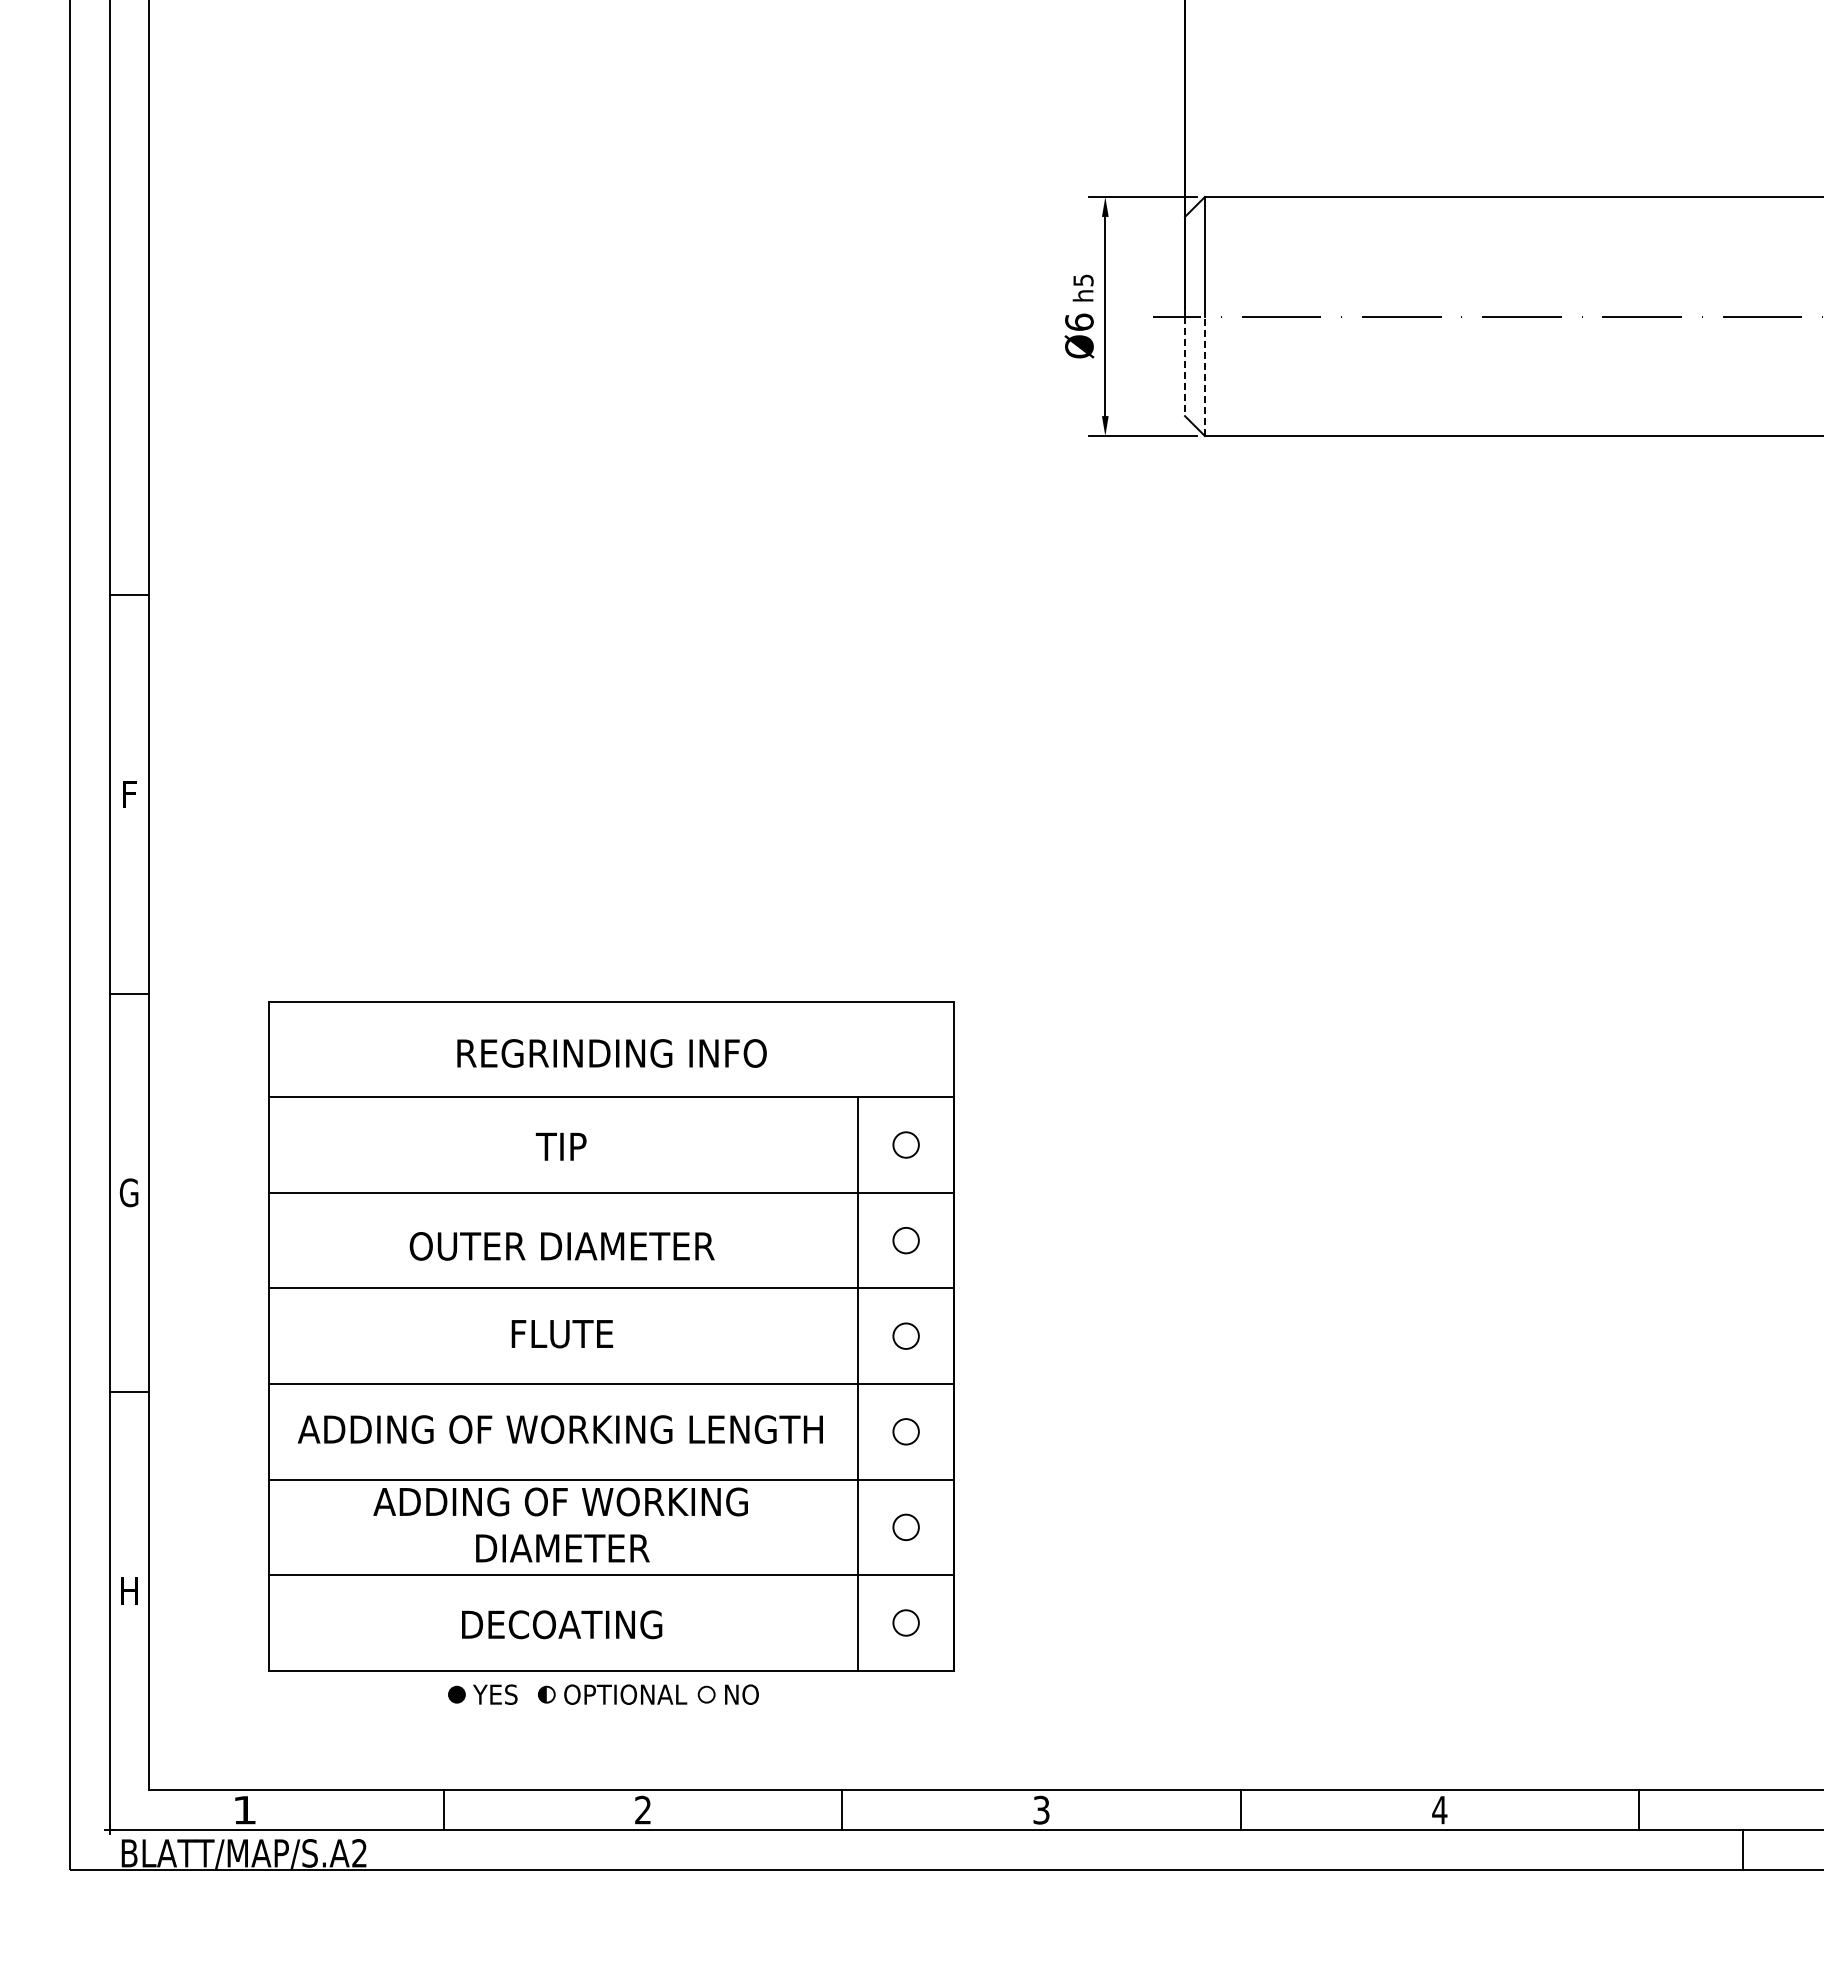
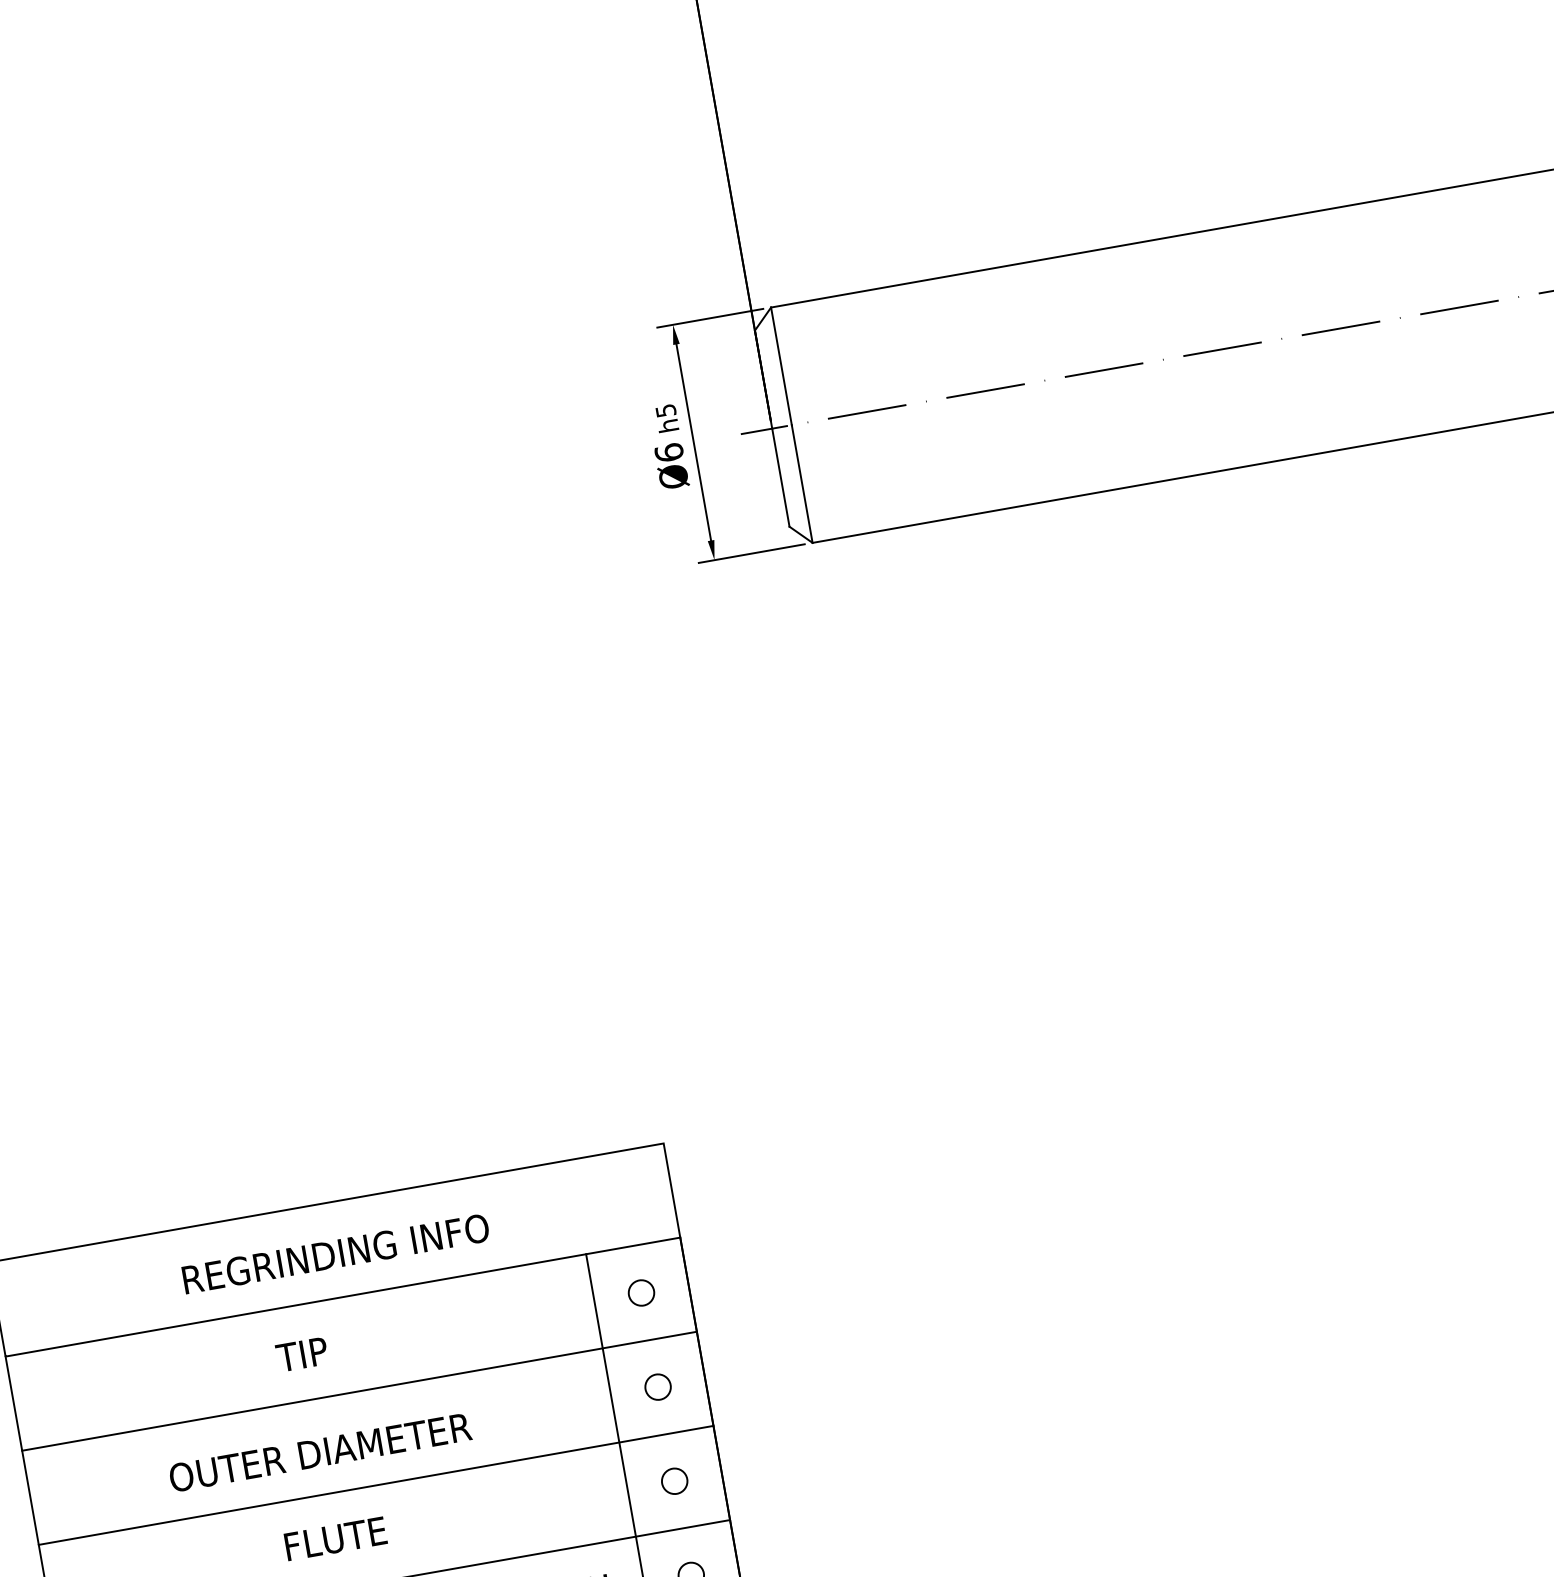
line: (1184, 366) -> (780, 477), dashed -> solid
line: (1204, 376) -> (801, 484), dashed -> solid

